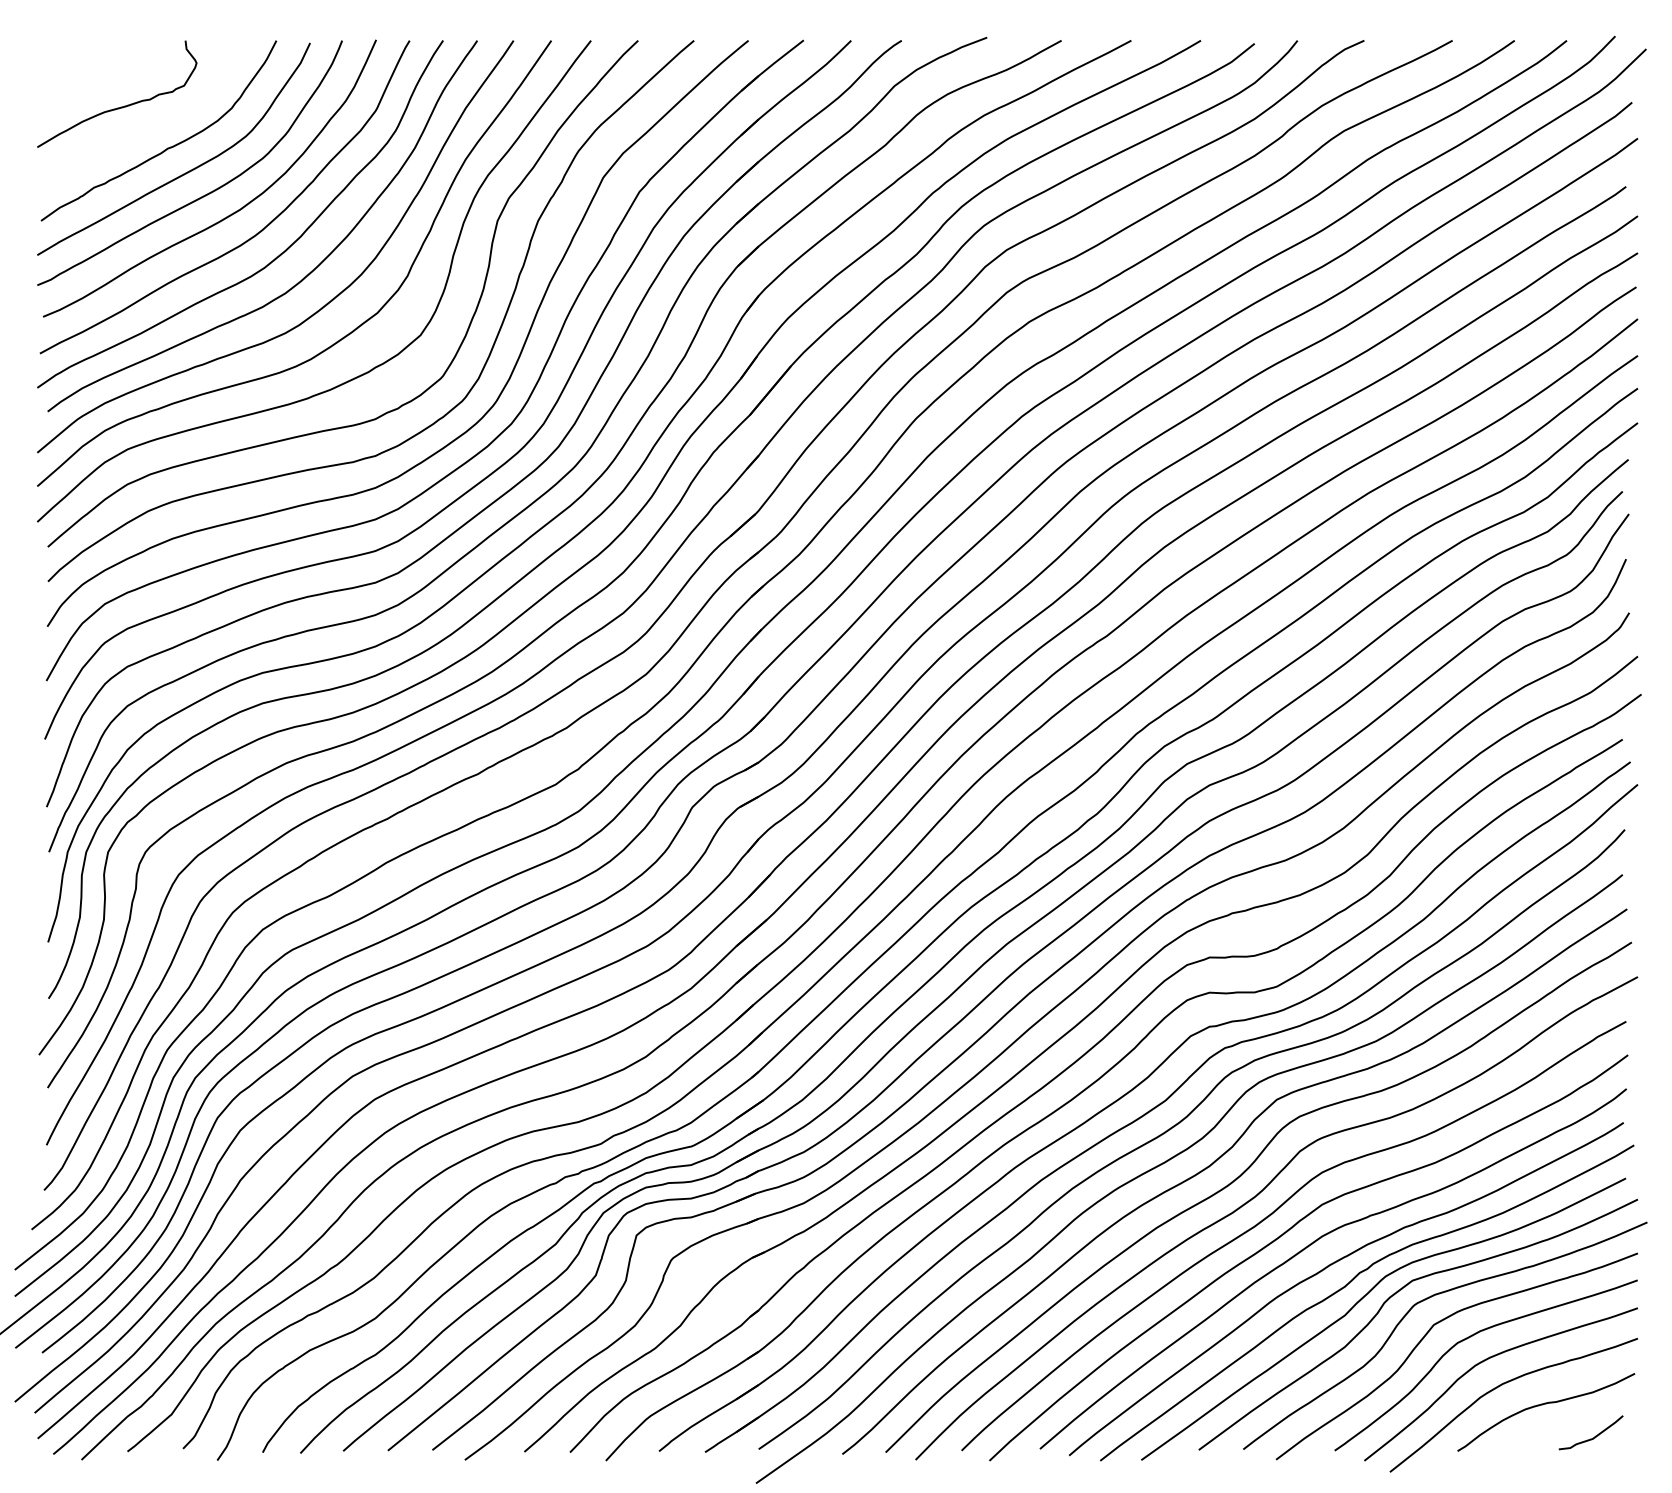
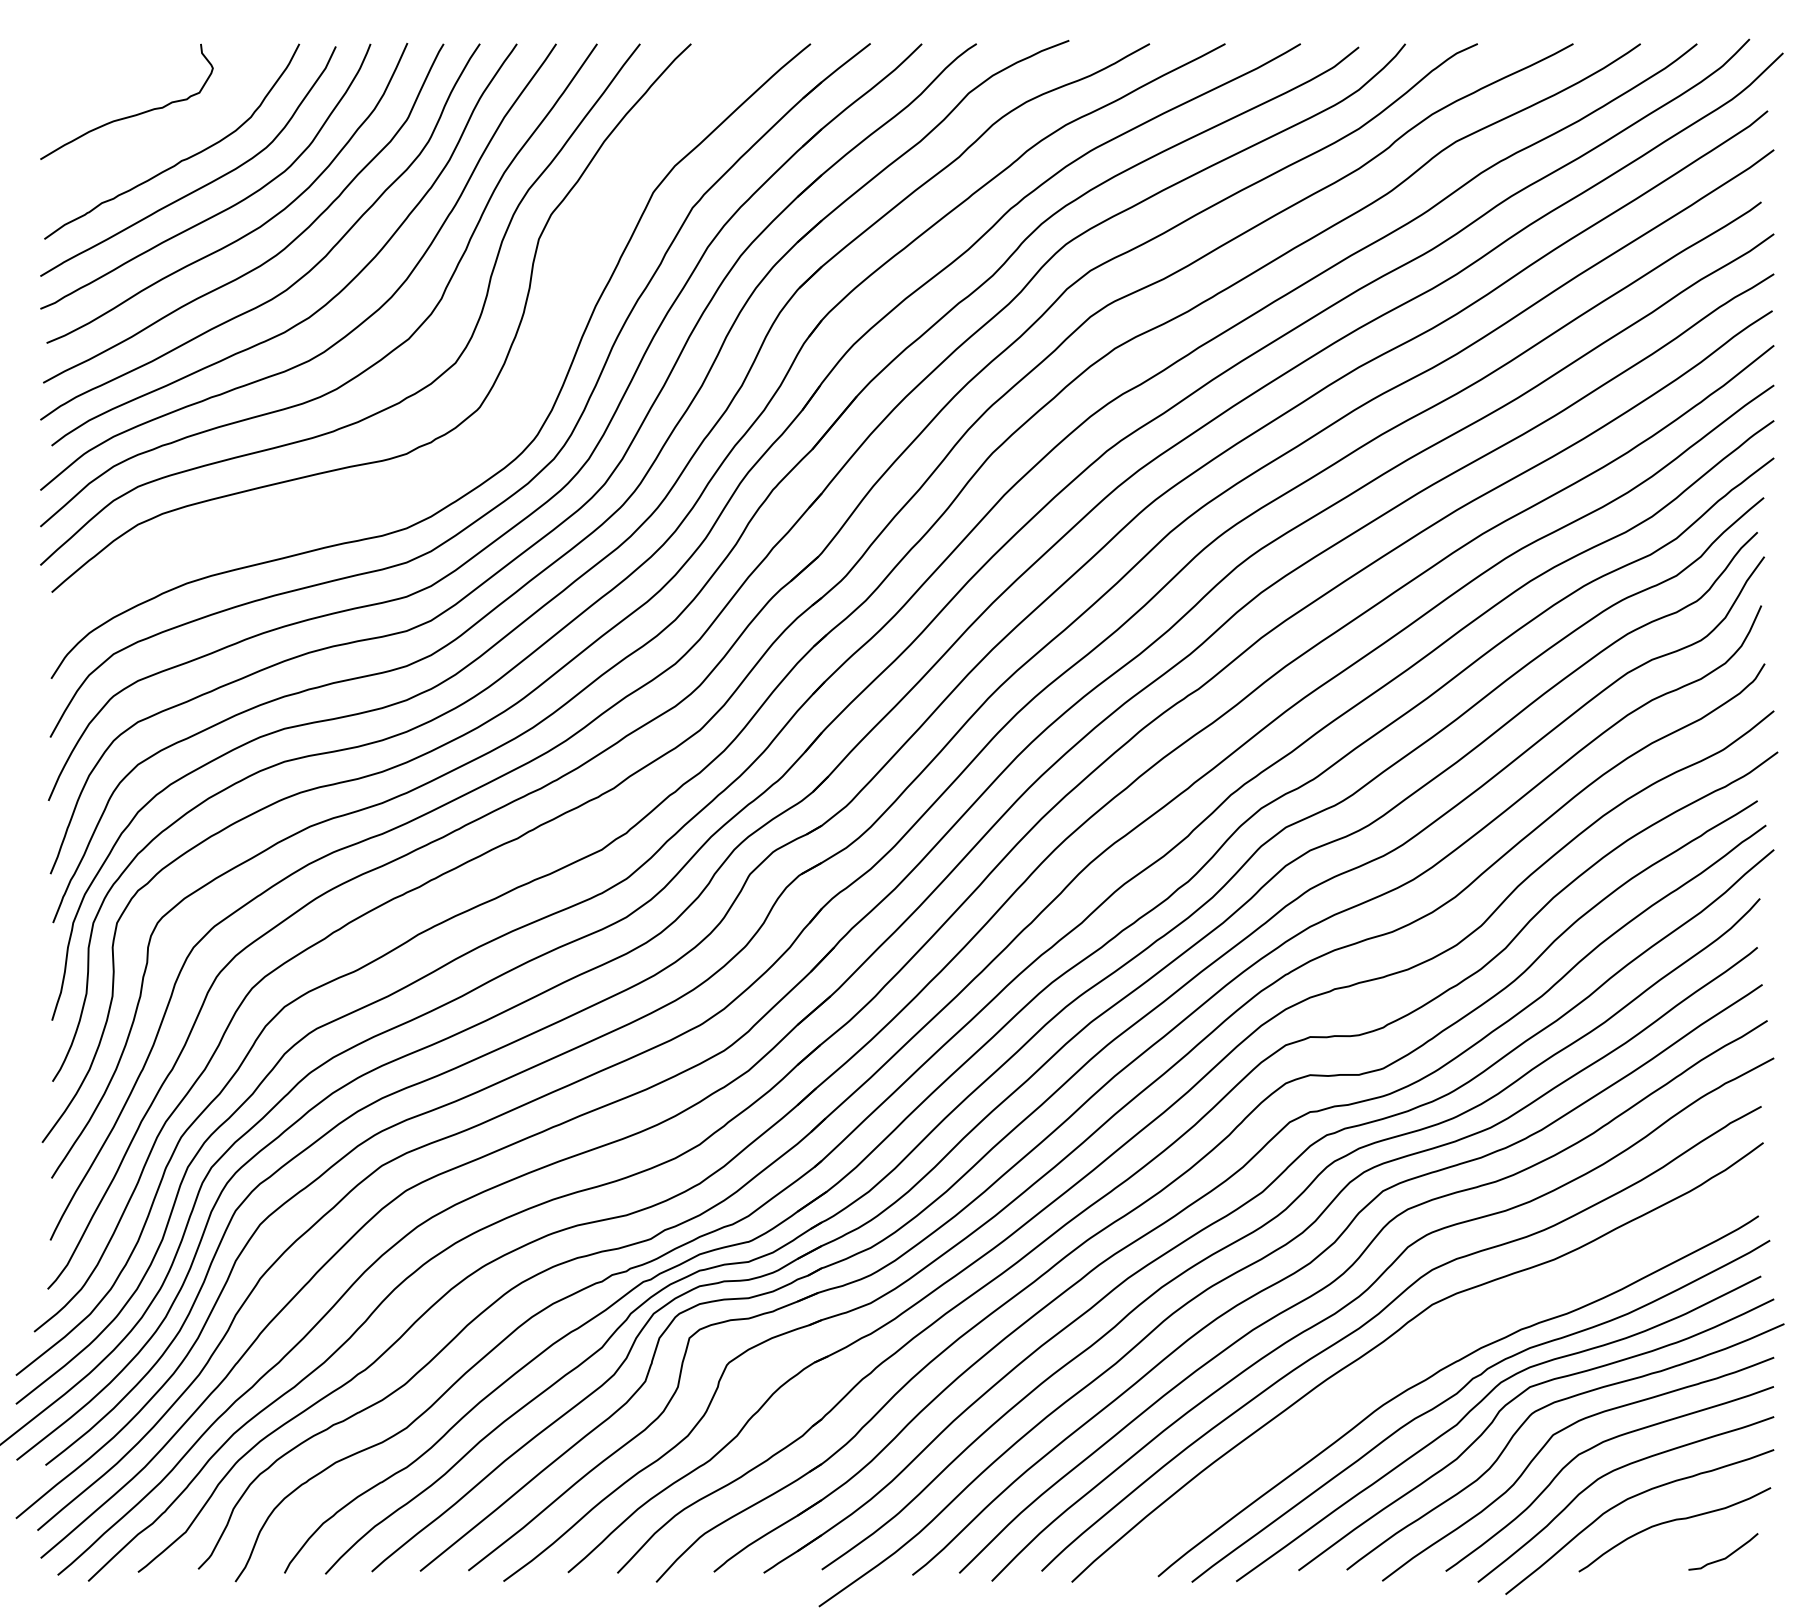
curve: (482, 367) -> (522, 397), removed
curve: (1315, 1242) -> (1424, 1345), removed

